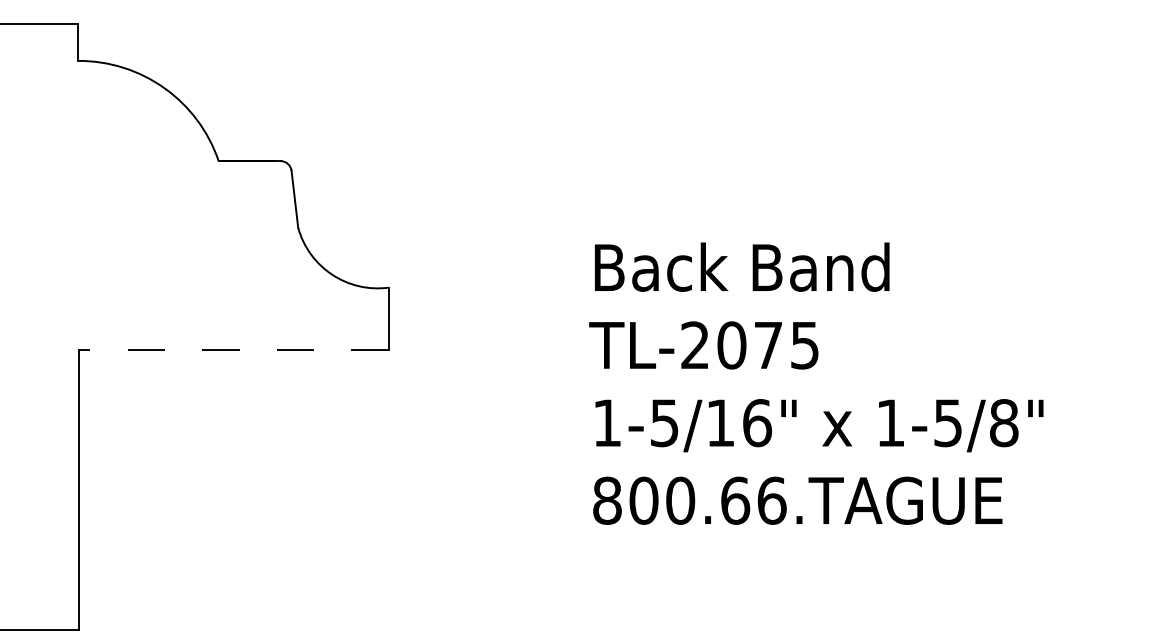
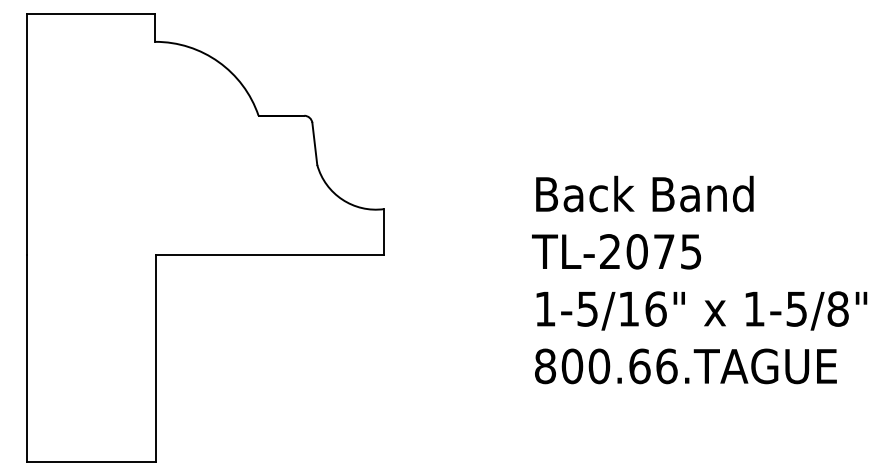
line: (233, 350) -> (269, 255), dashed -> solid

